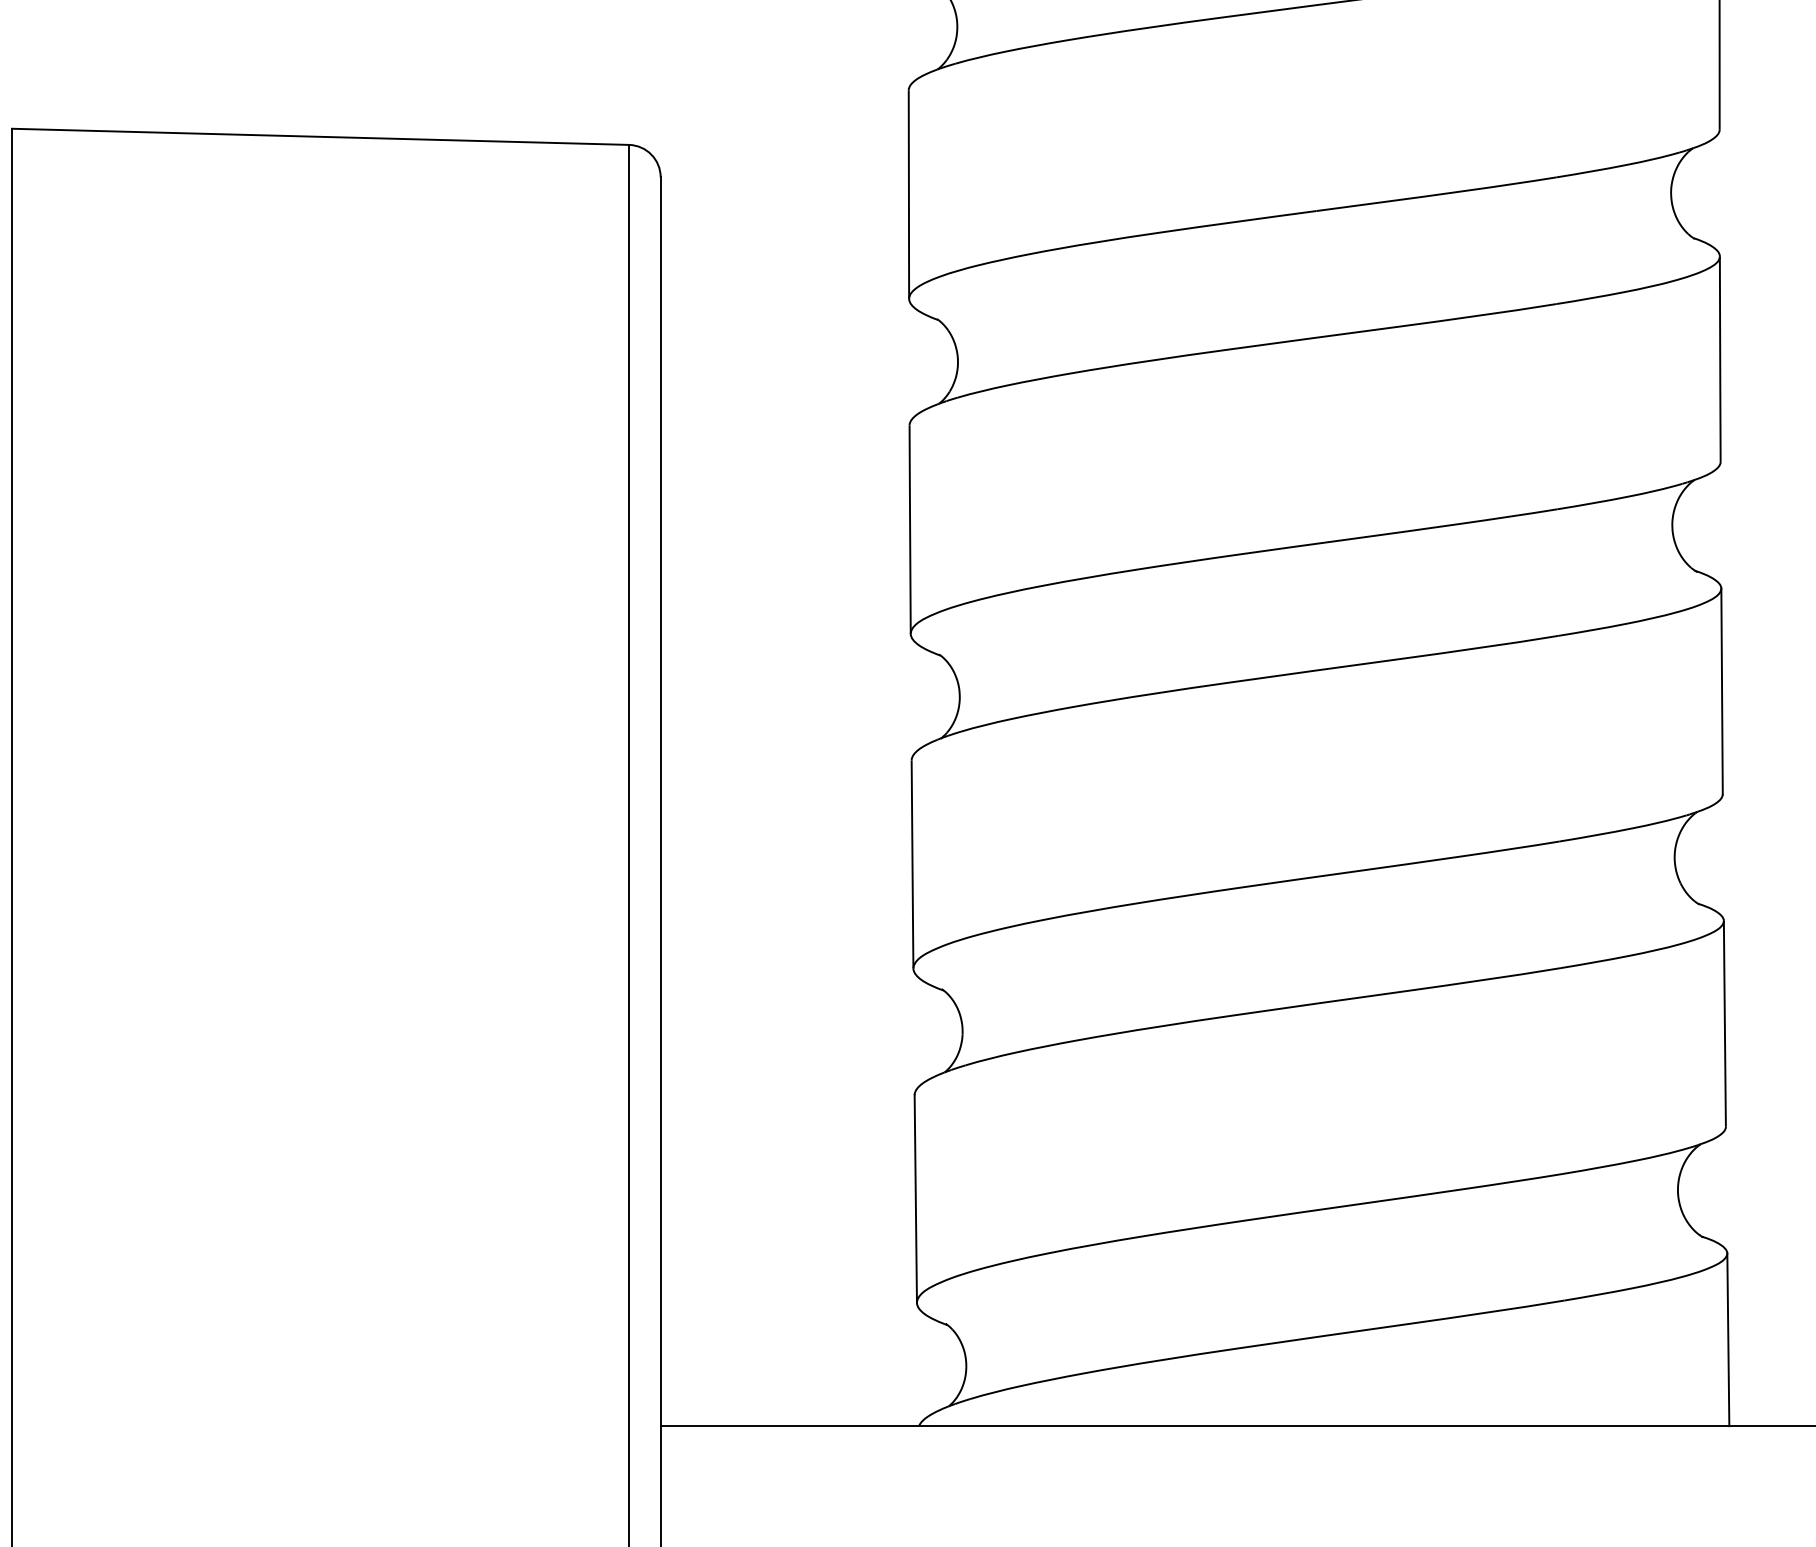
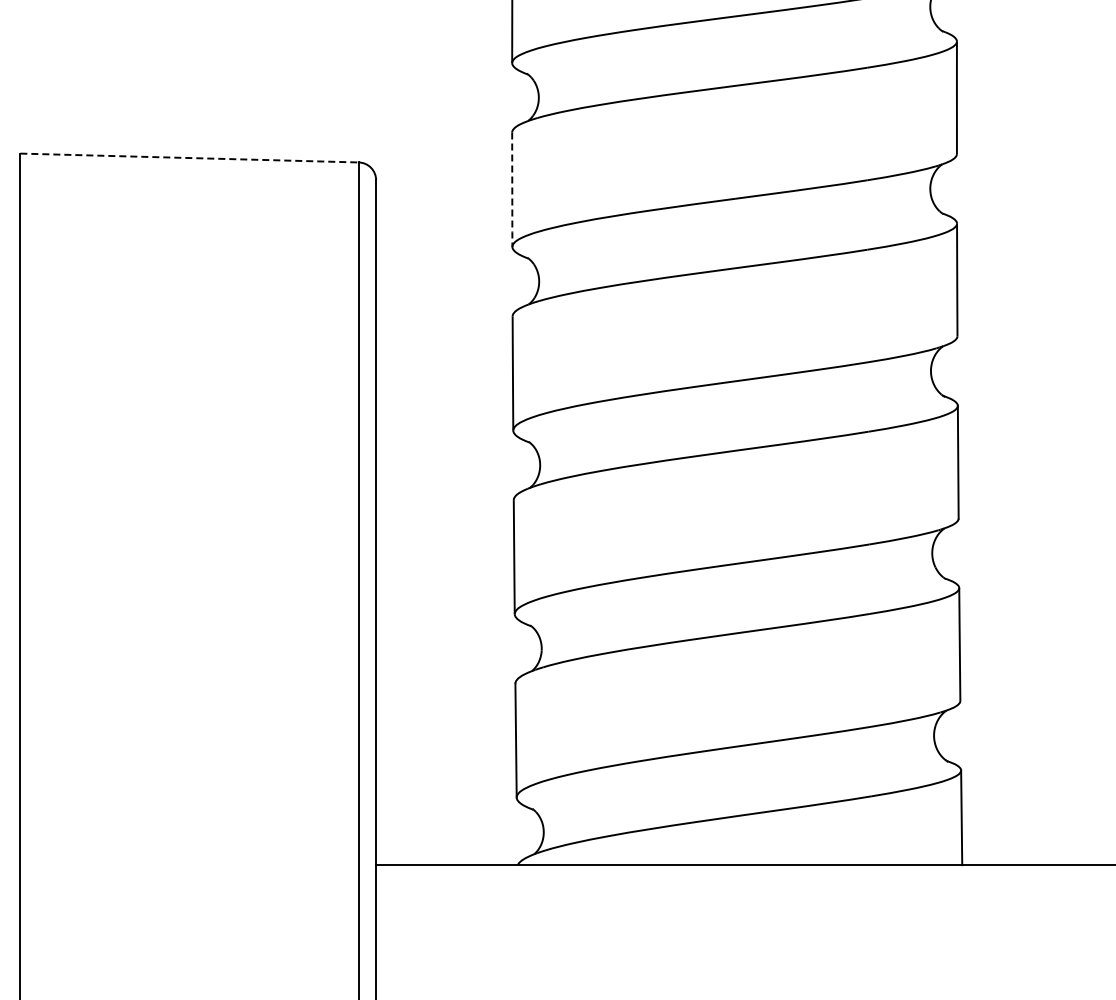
line: (322, 137) -> (190, 158), solid -> dashed
line: (909, 197) -> (512, 191), solid -> dashed

